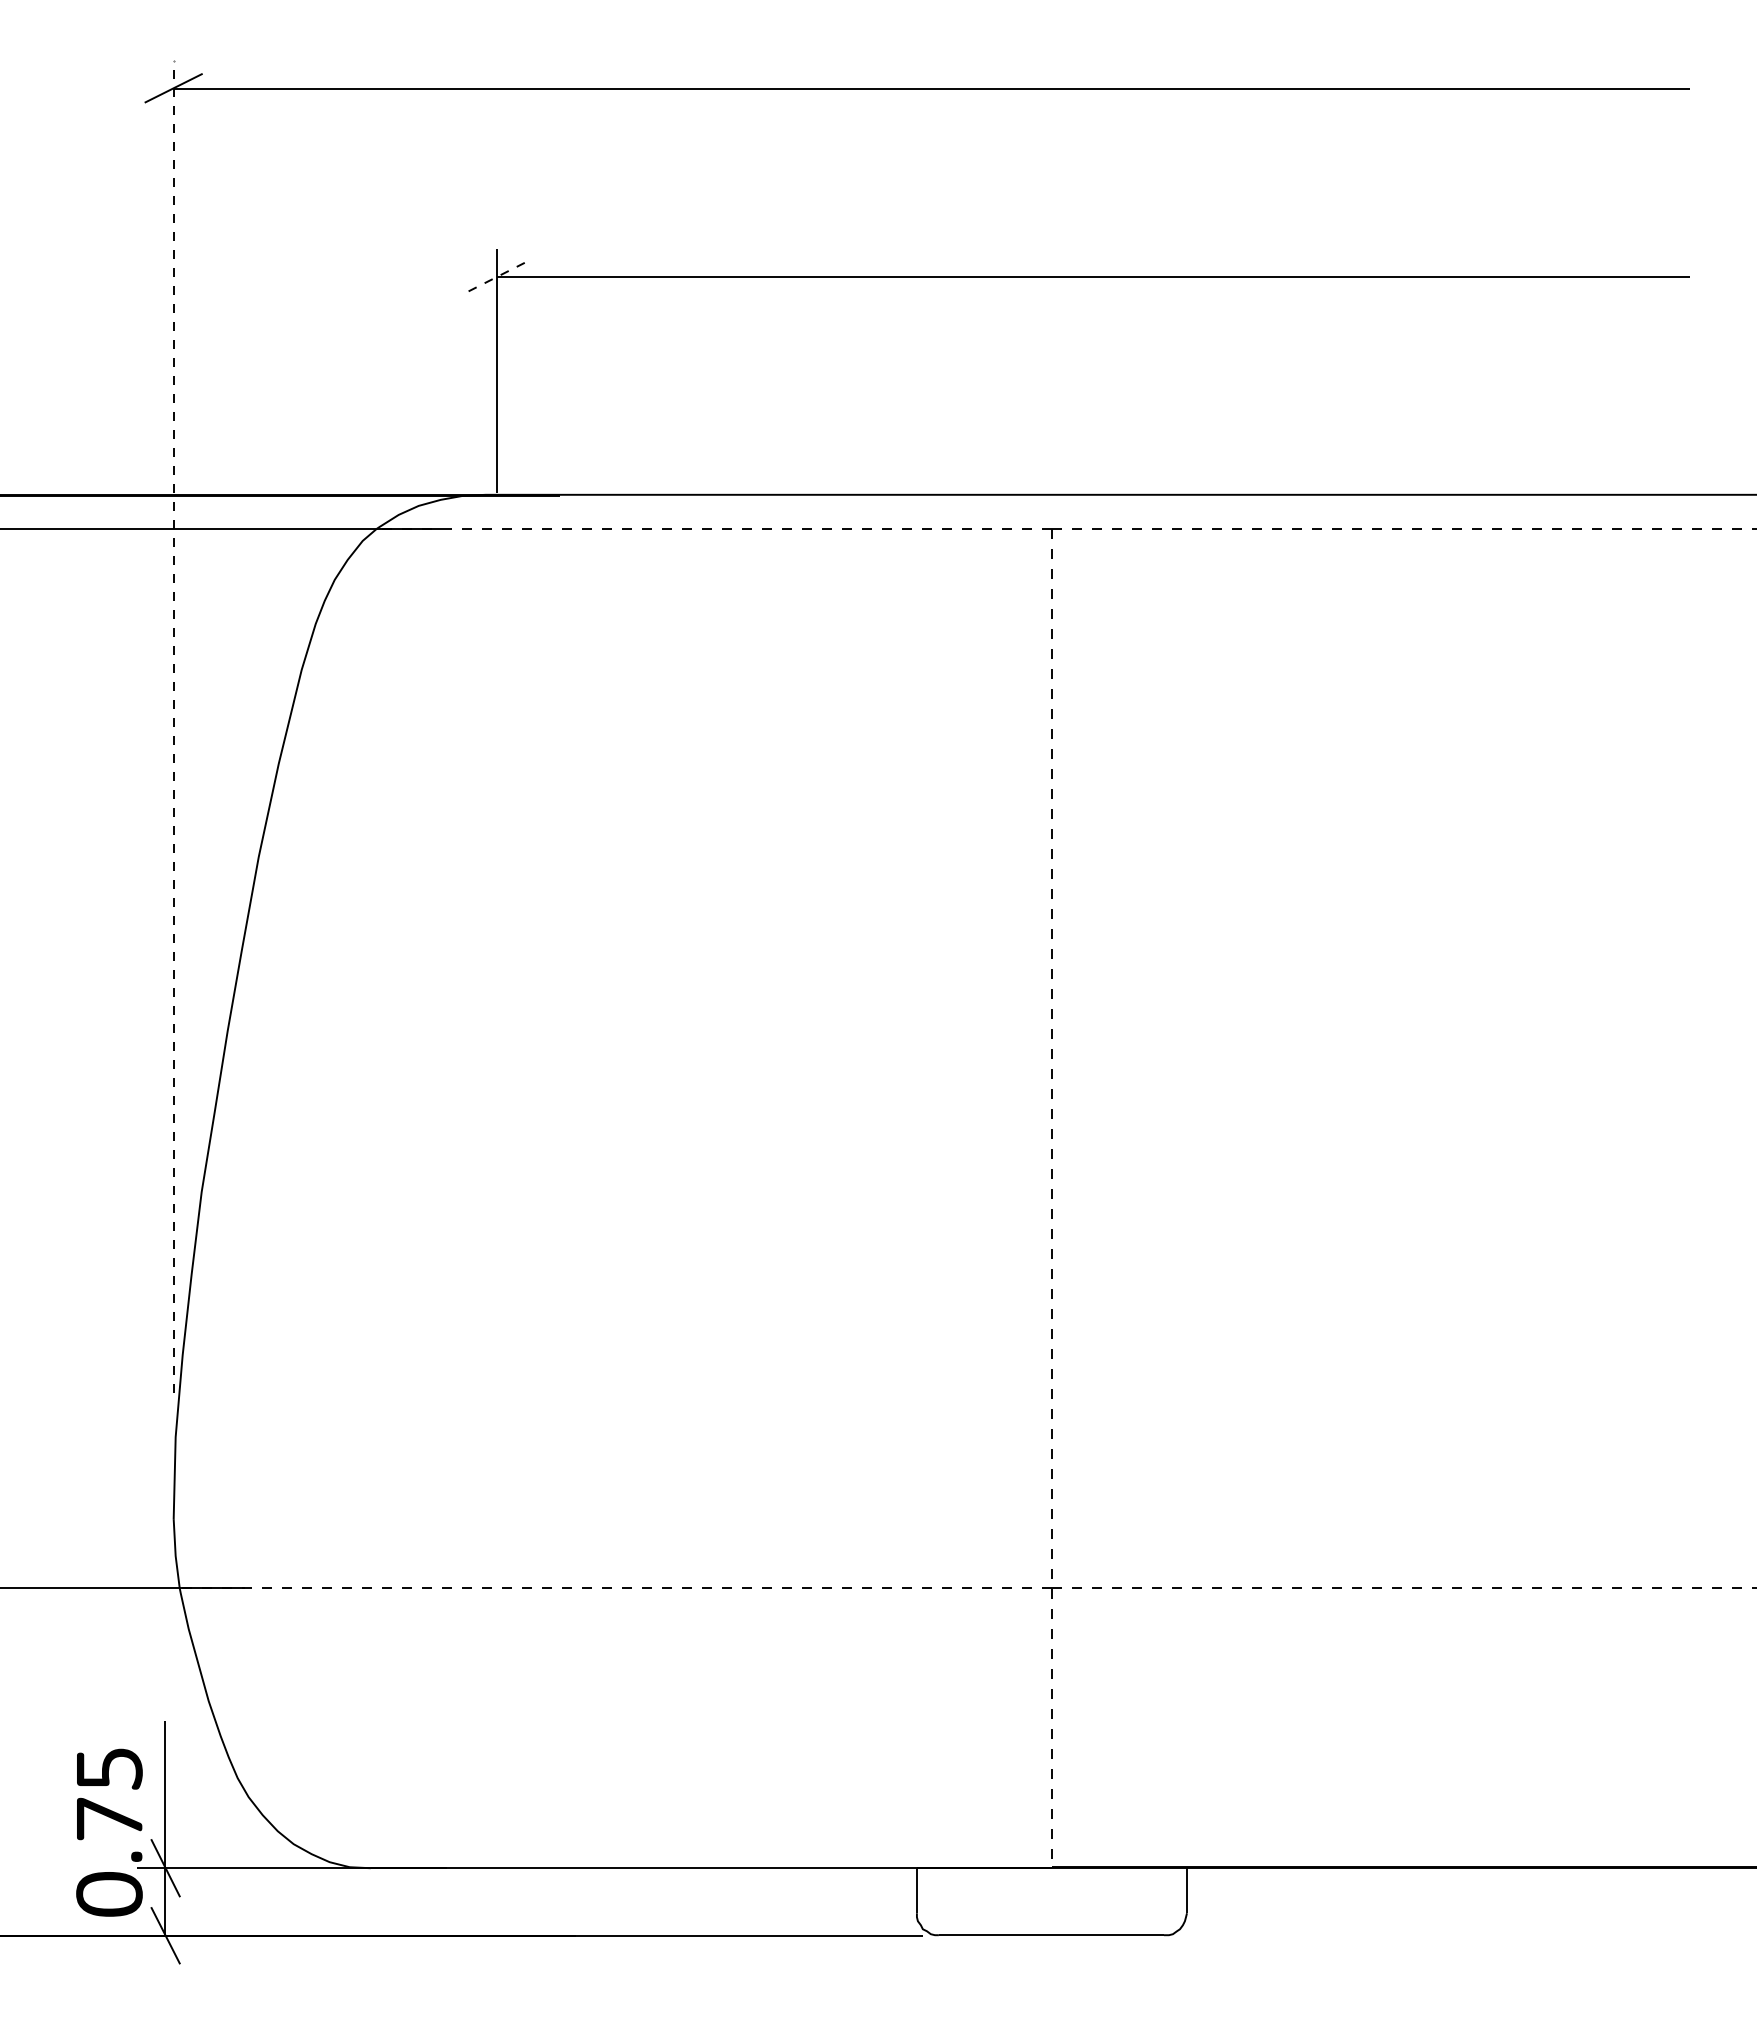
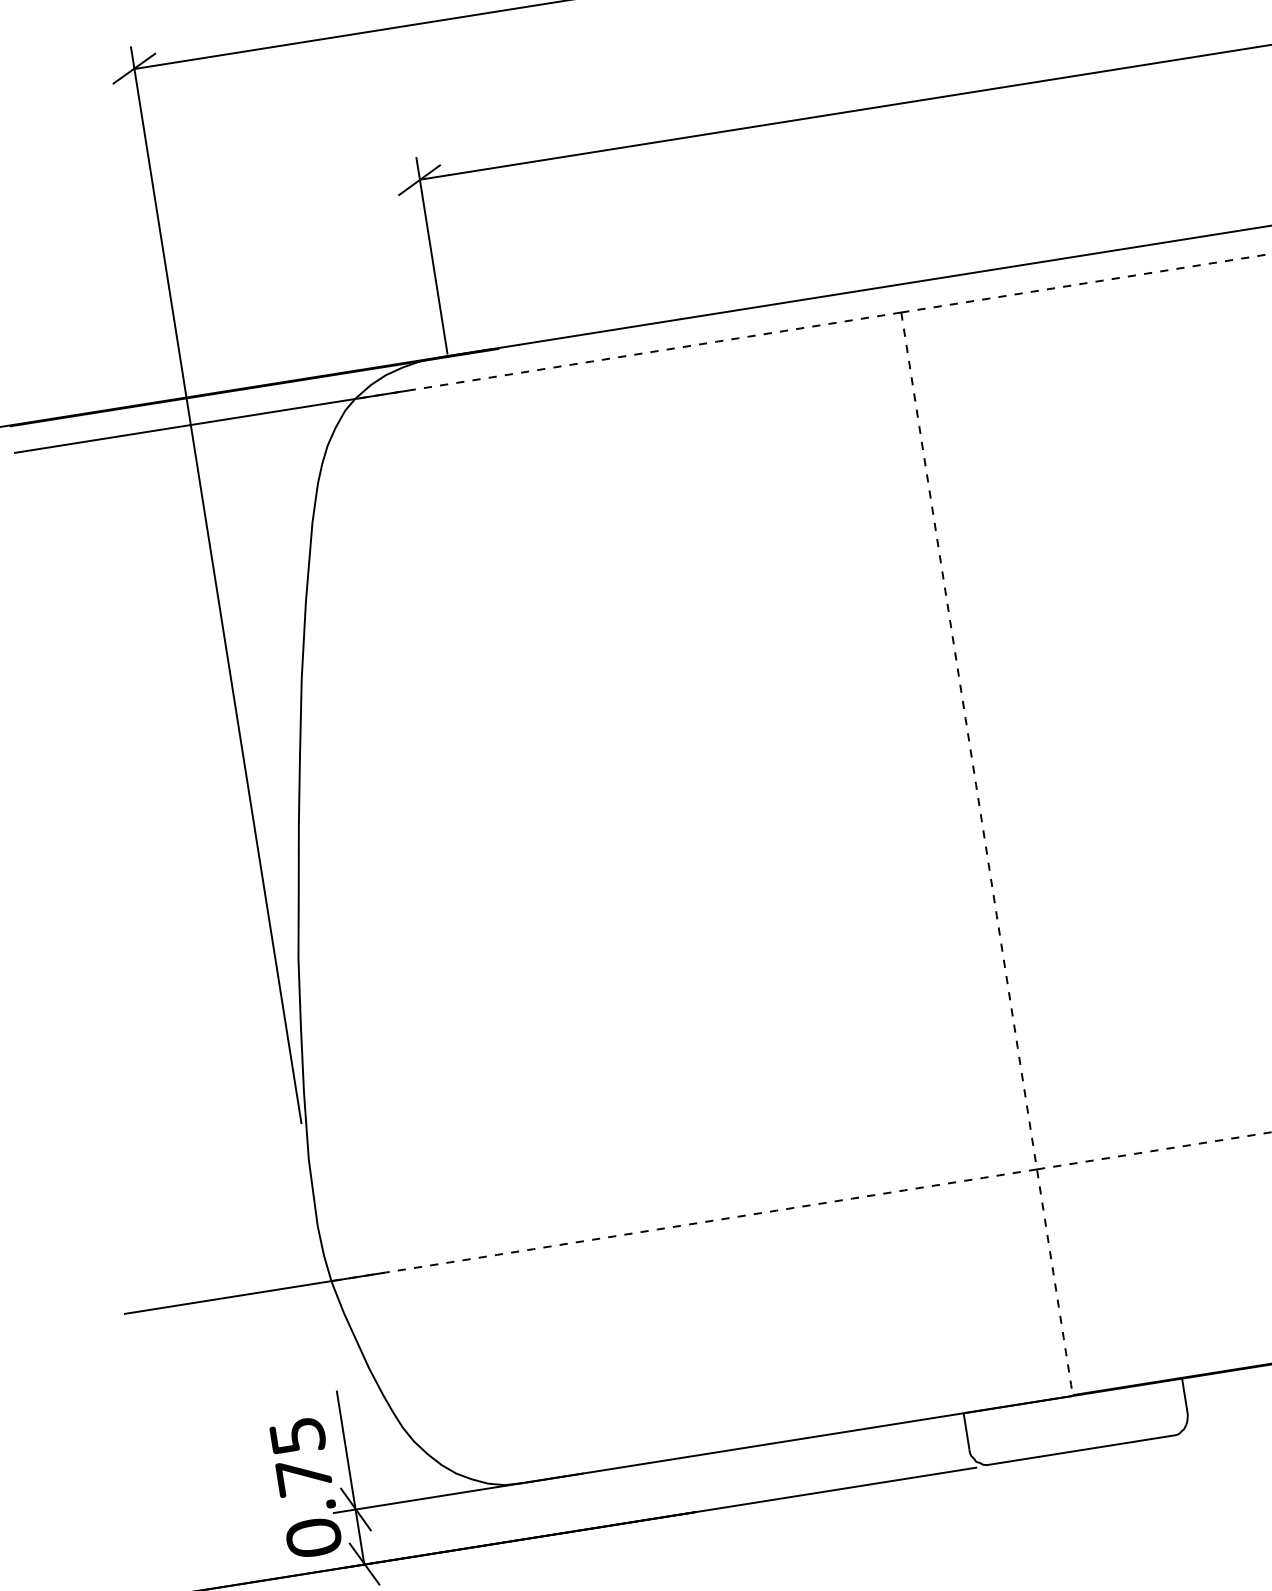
line: (496, 277) -> (419, 180), dashed -> solid
line: (173, 726) -> (216, 584), dashed -> solid

